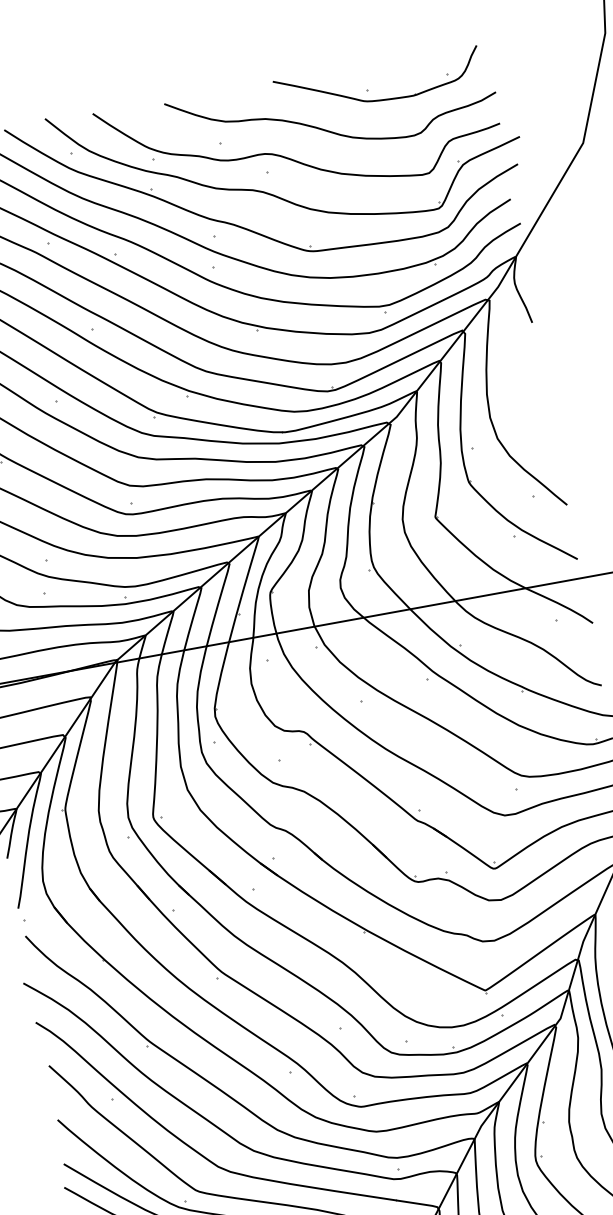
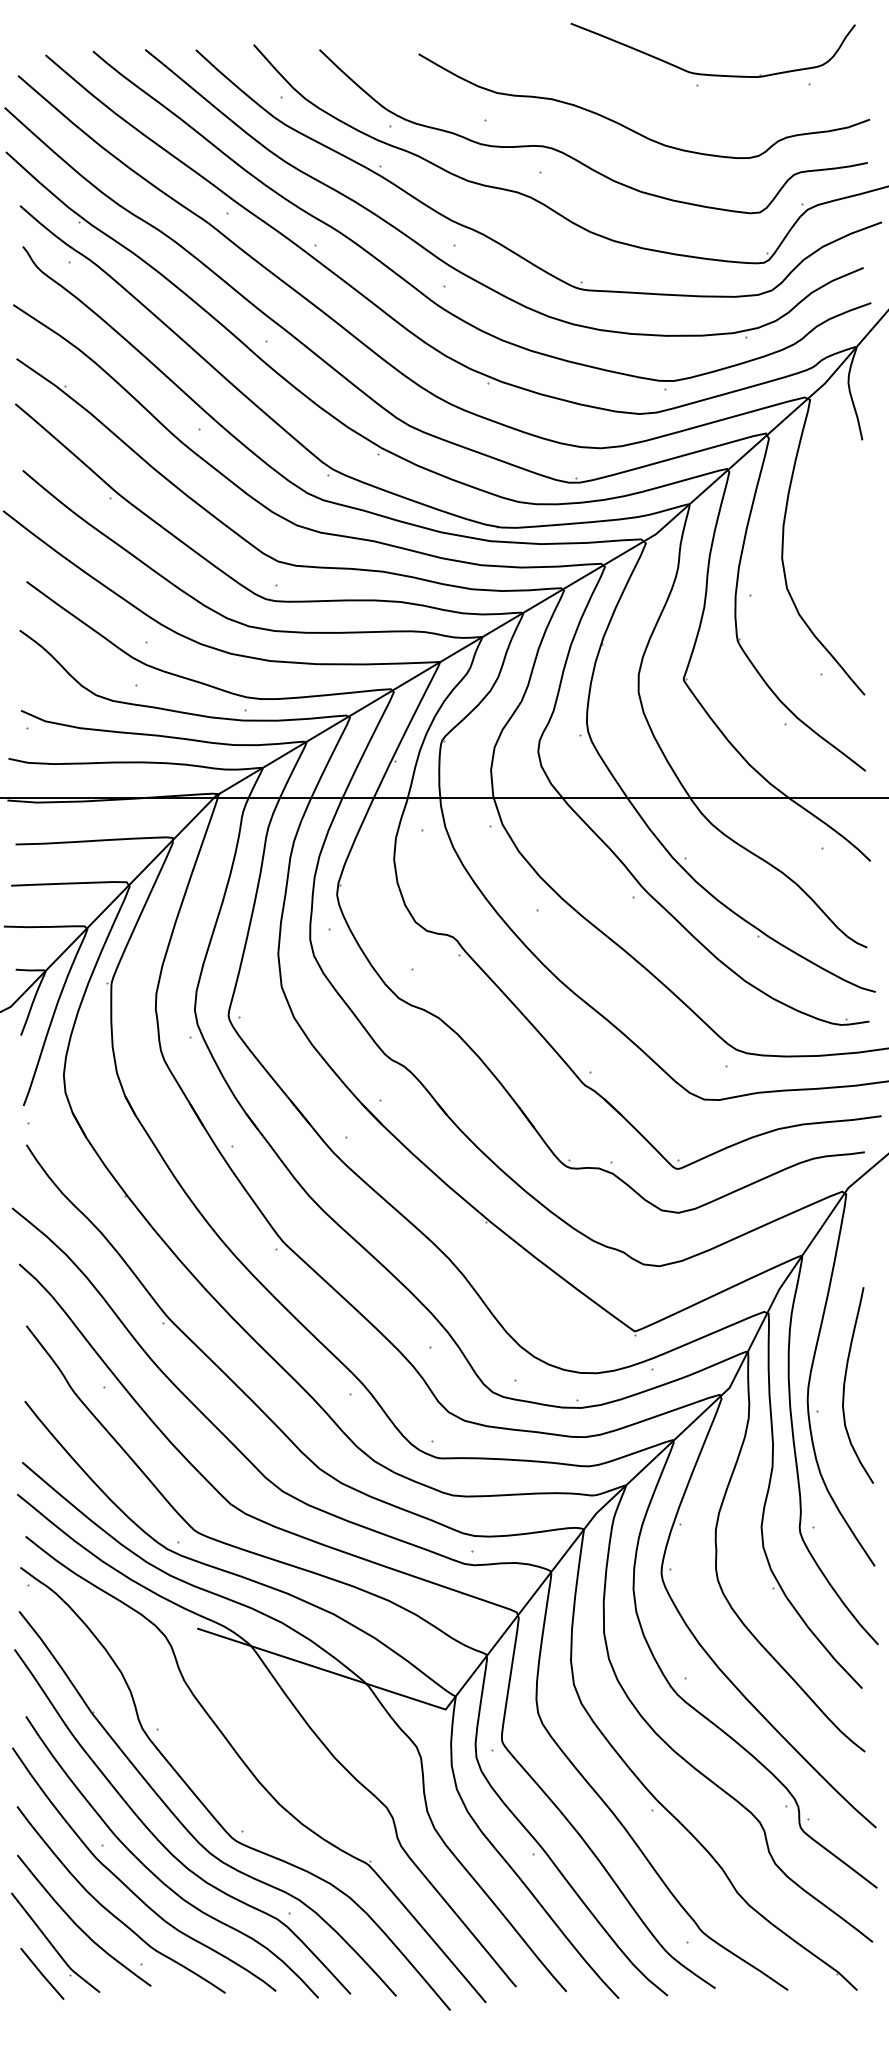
part: (375, 99) -> (705, 73), moved

